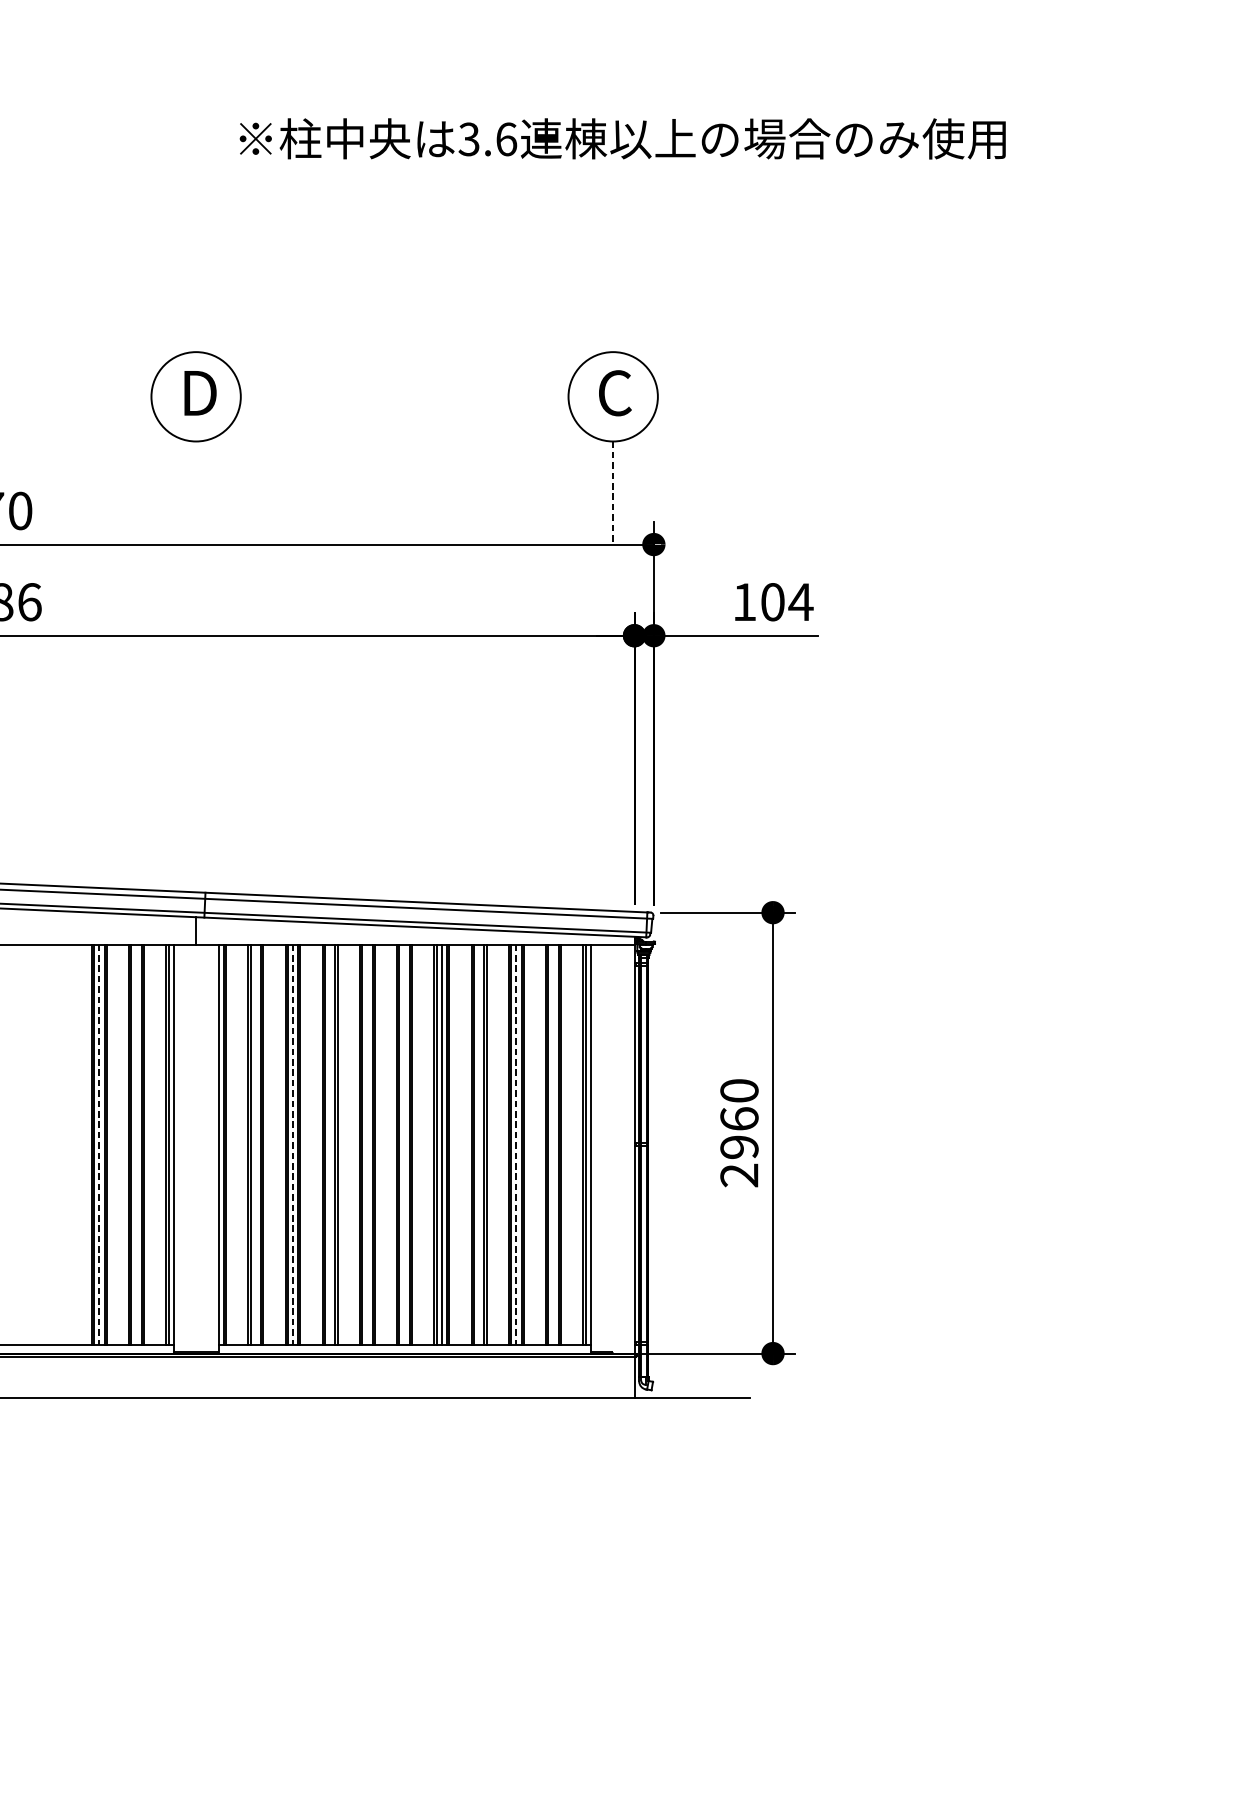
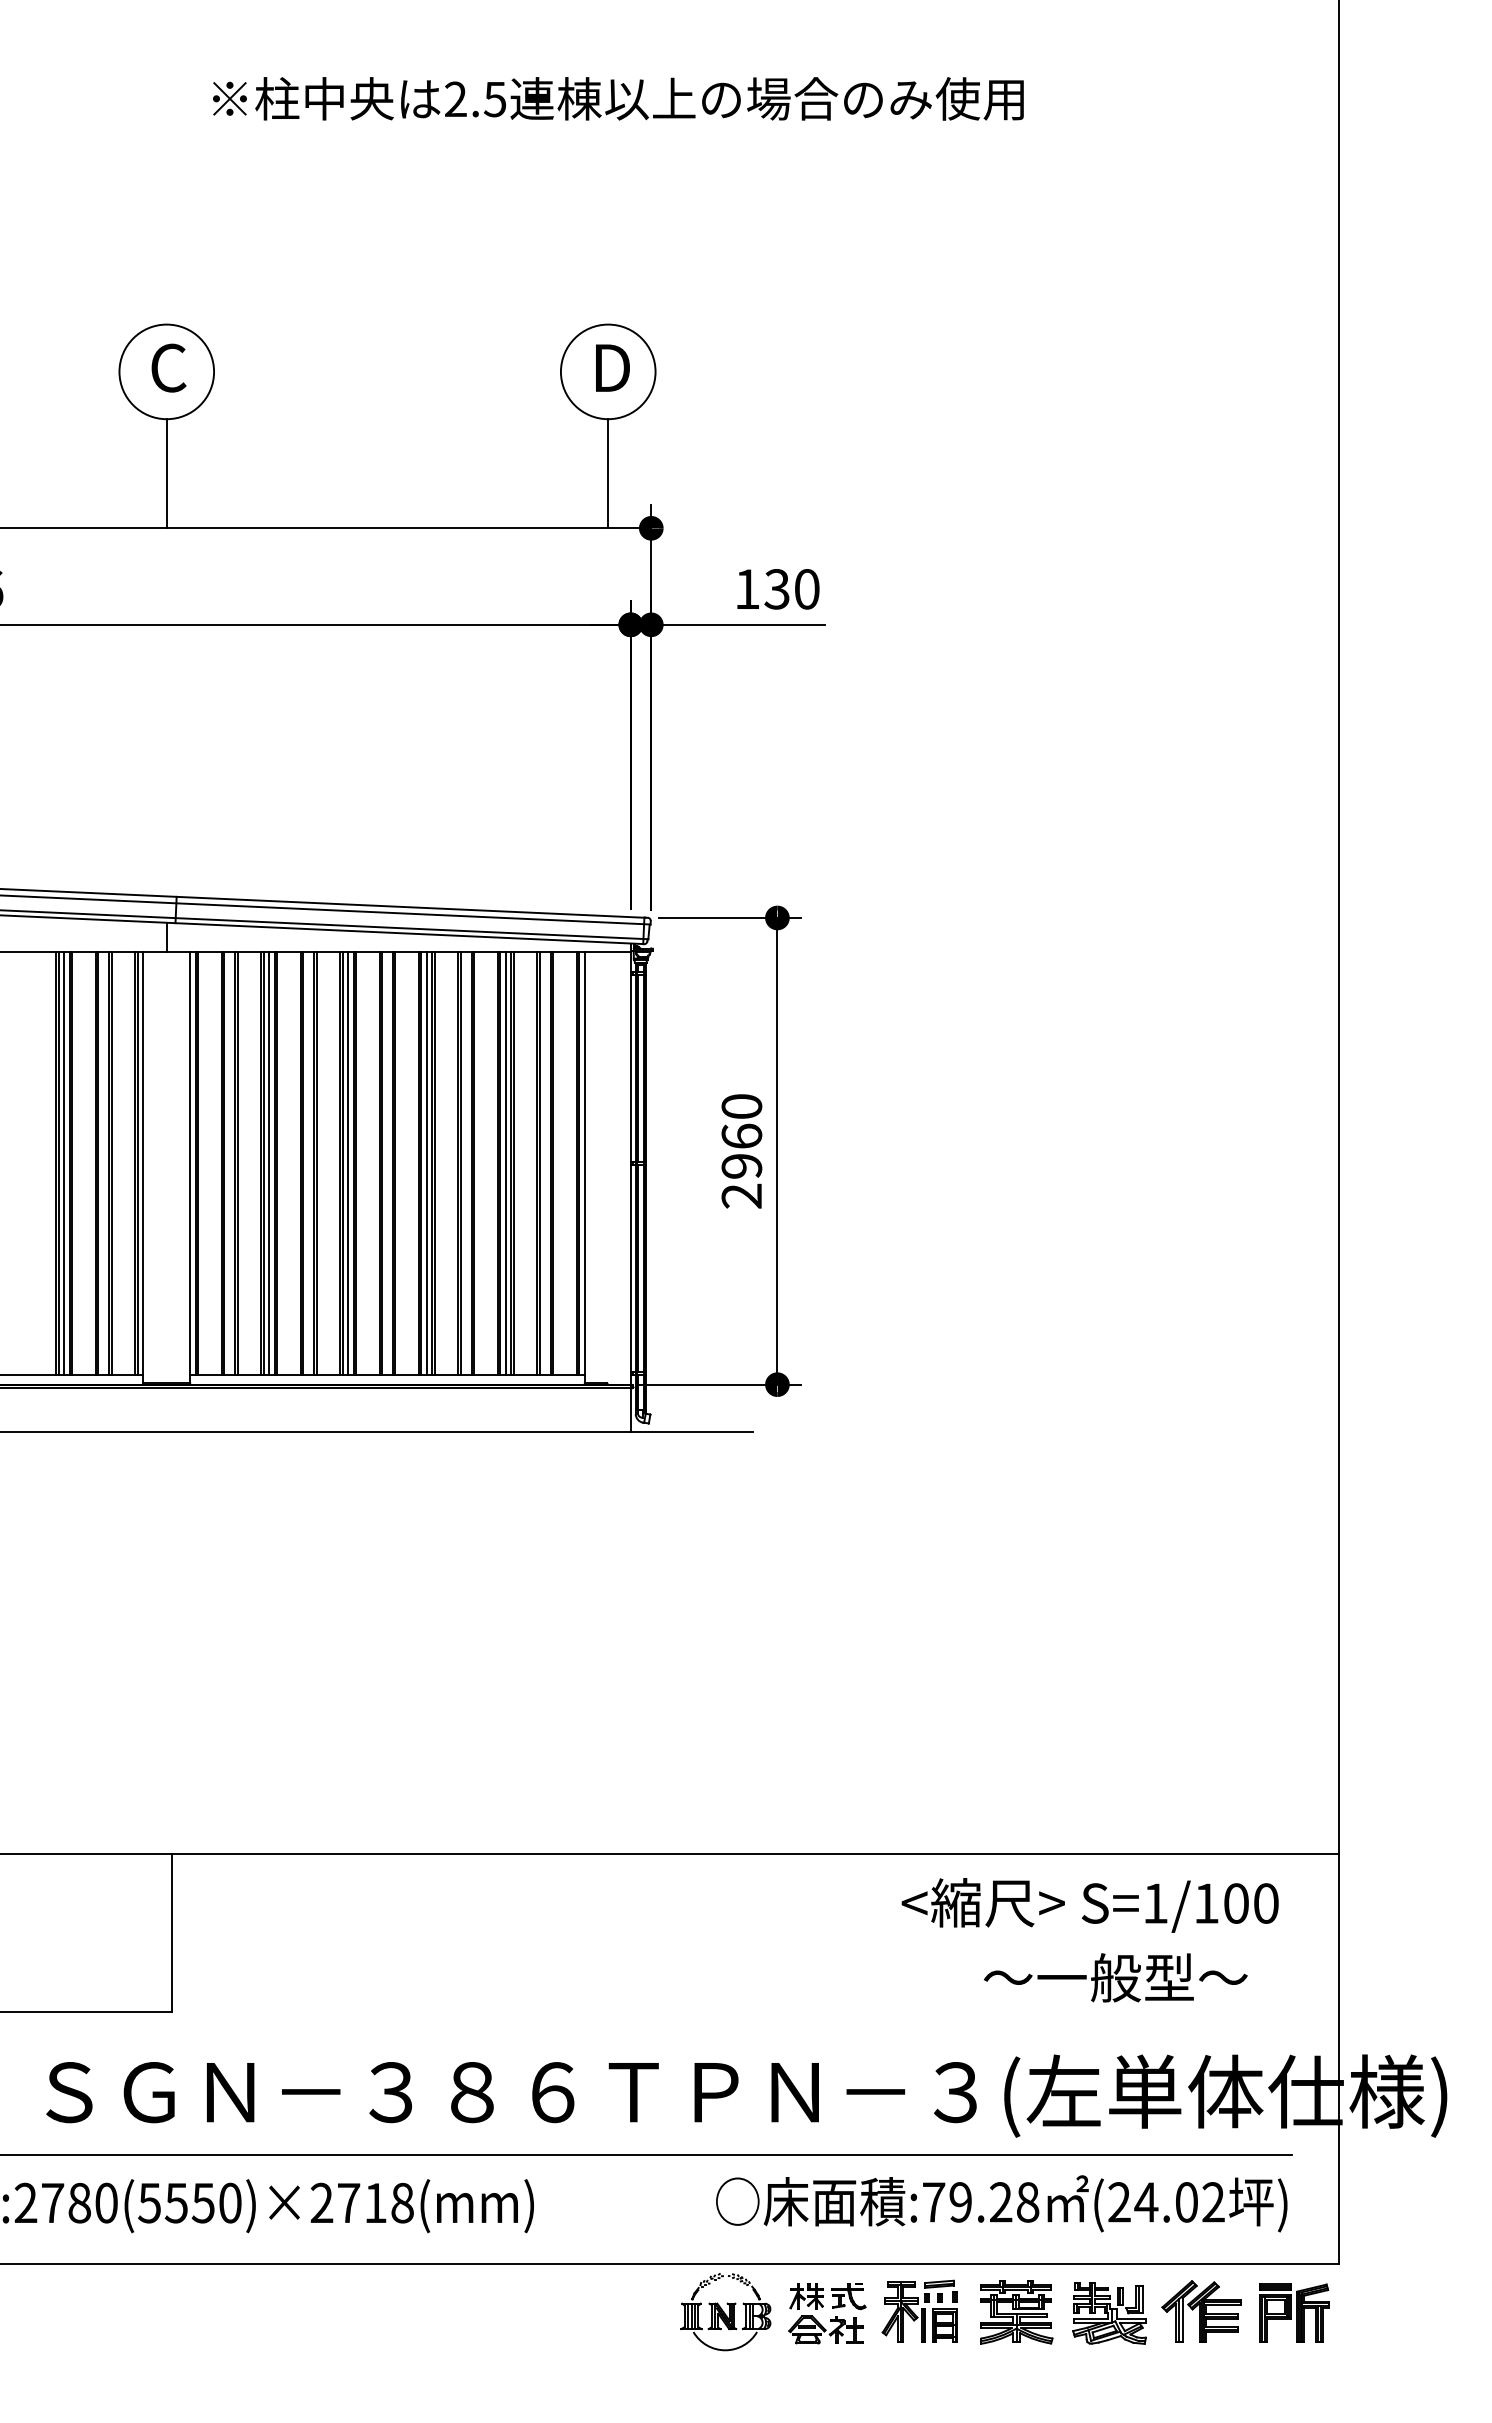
text: (487, 139) -> (475, 99), 3.6 -> 2.5
text: (198, 392) -> (169, 367), D -> C
text: (616, 392) -> (611, 367), C -> D
line: (195, 492) -> (166, 473), added
line: (613, 492) -> (608, 473), dashed -> solid
text: (787, 602) -> (792, 589), 104 -> 130
line: (99, 1144) -> (64, 1163), dashed -> solid
line: (293, 1144) -> (269, 1163), dashed -> solid
line: (367, 1144) -> (348, 1163), added
line: (516, 1144) -> (505, 1163), dashed -> solid

